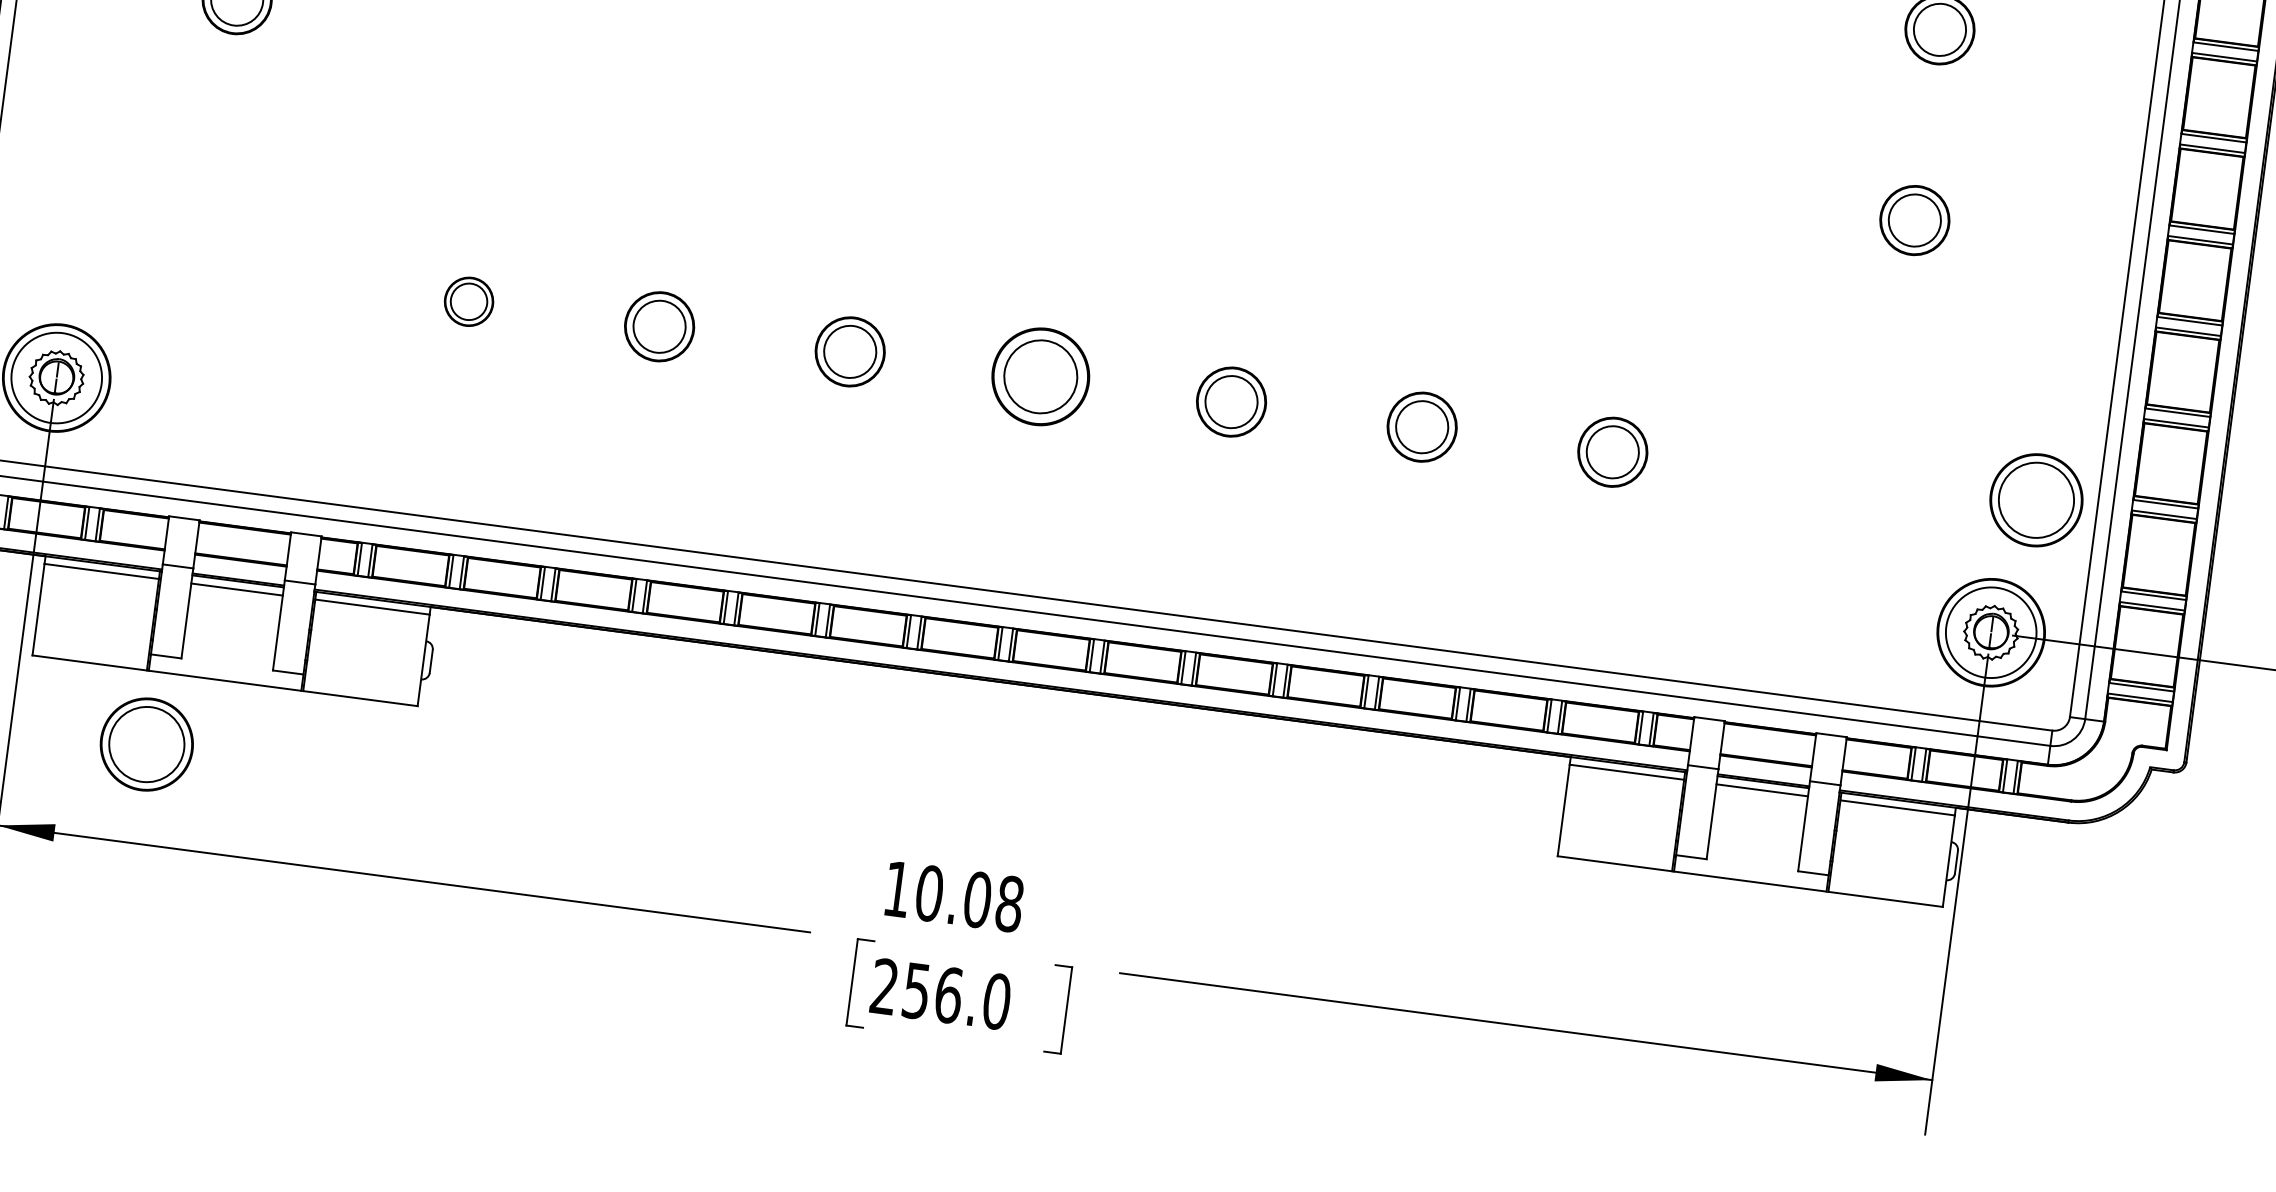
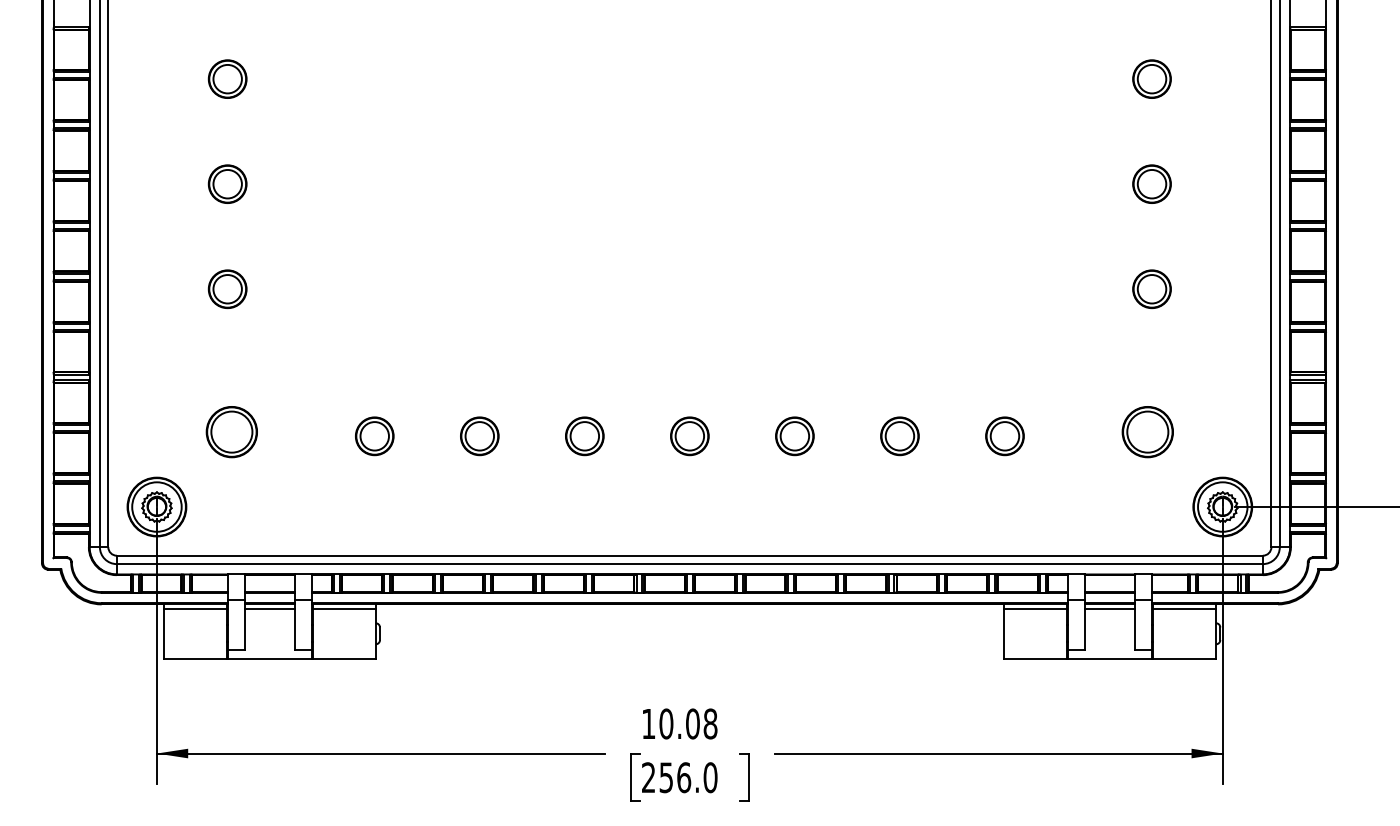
part: (468, 301) -> (374, 436), size x1.43
part: (1040, 377) -> (689, 436), size x0.71
part: (2035, 500) -> (1147, 432), moved
part: (146, 745) -> (231, 432), moved

